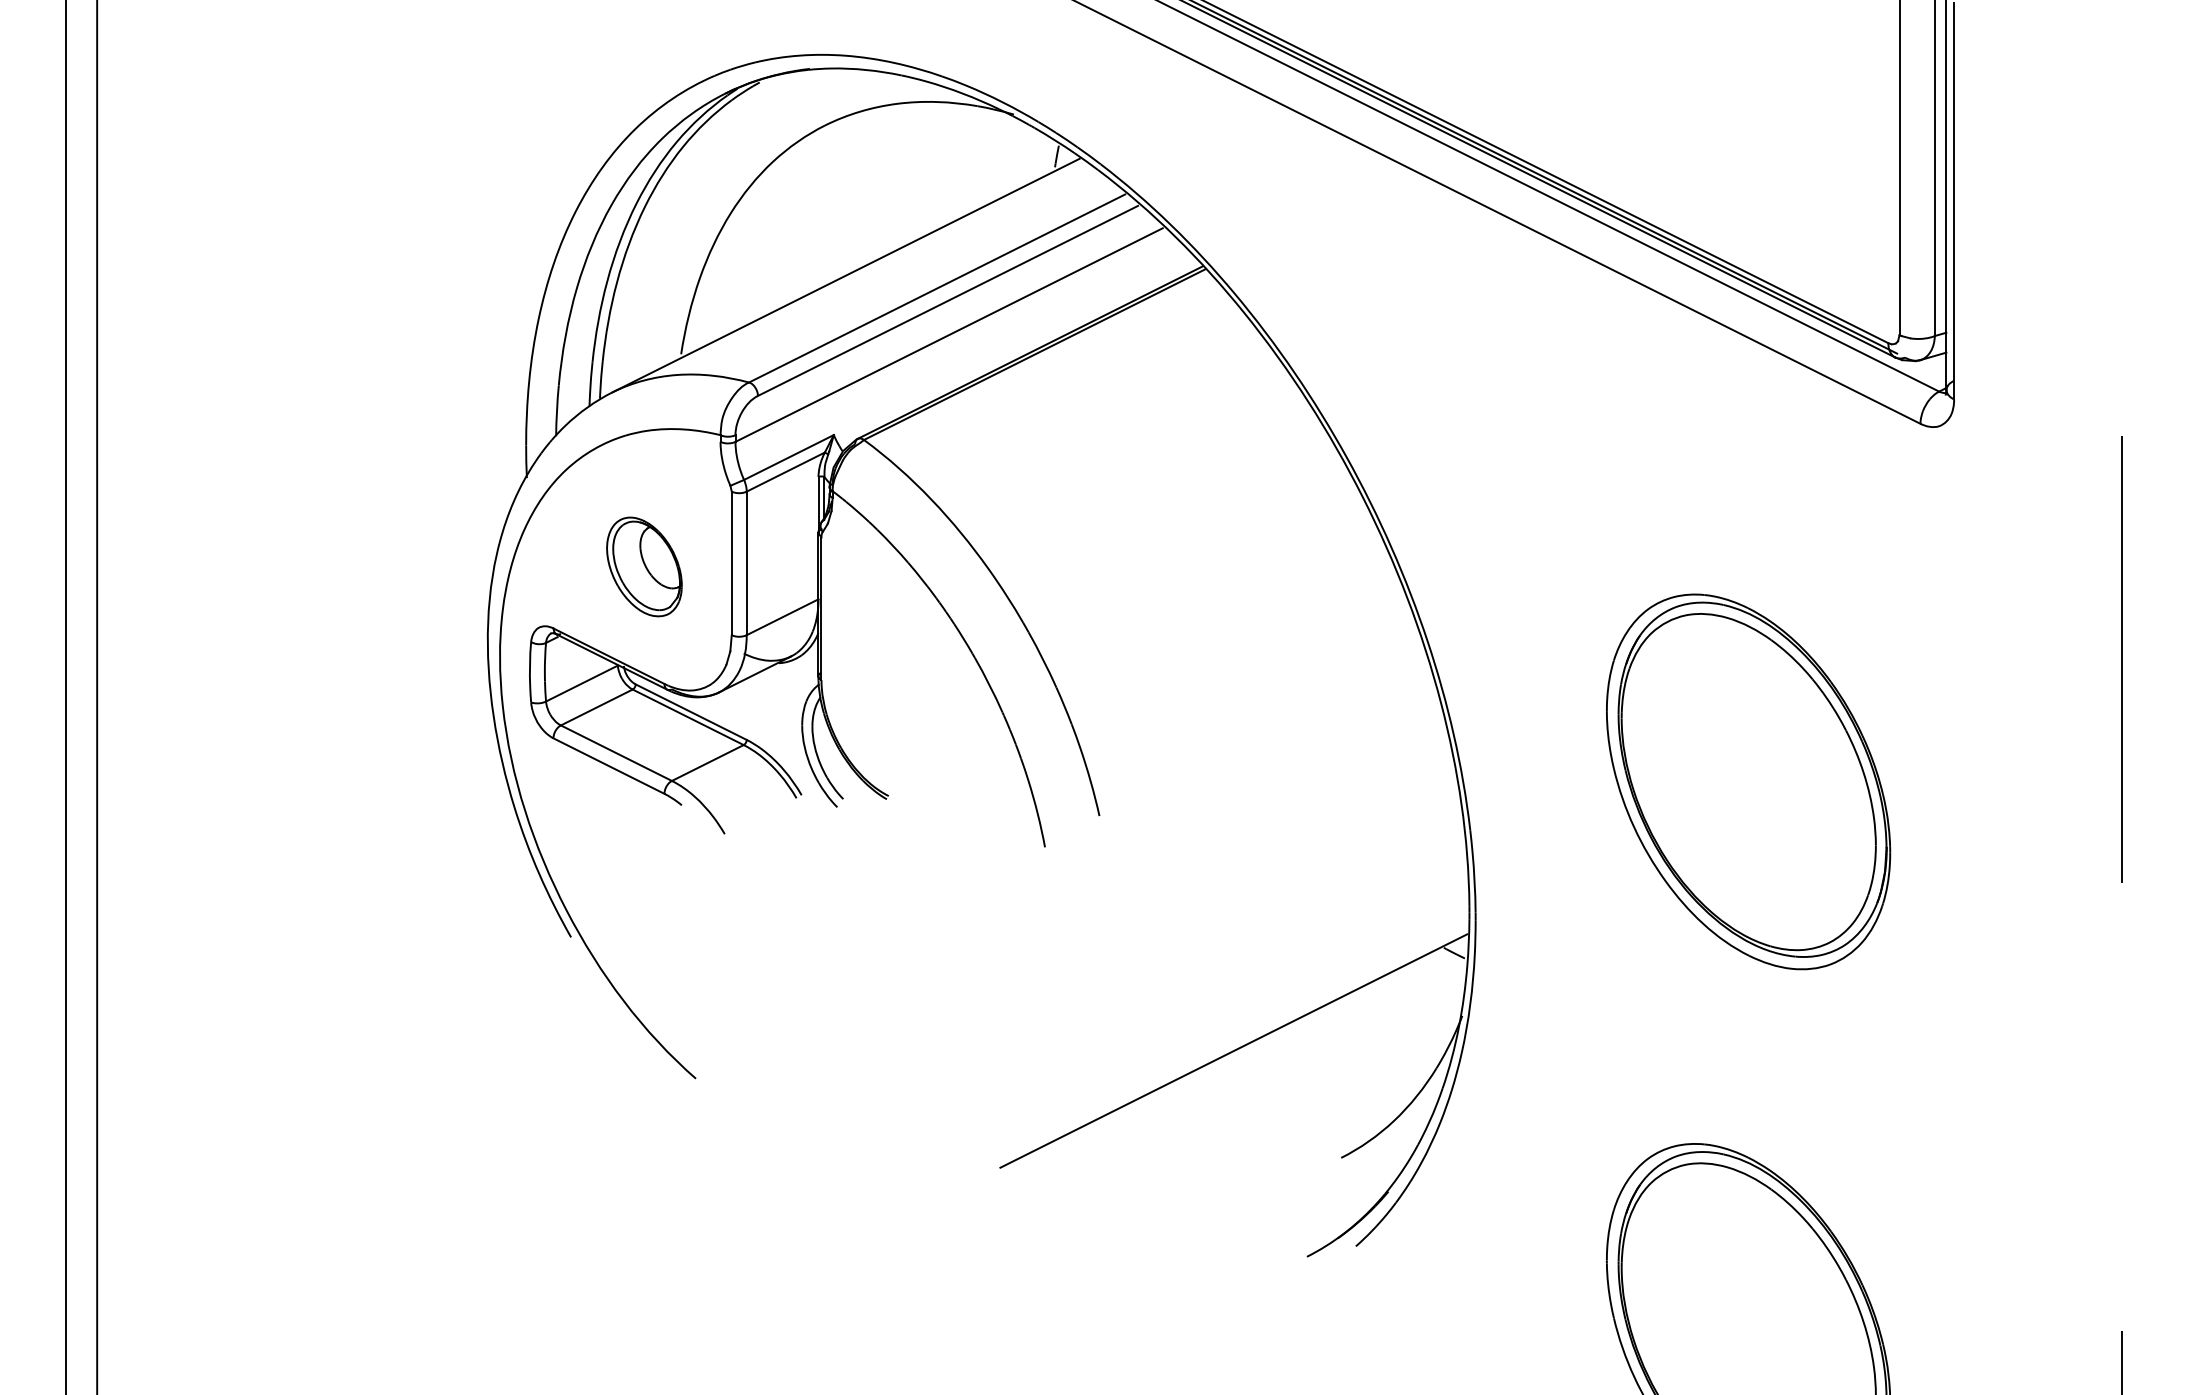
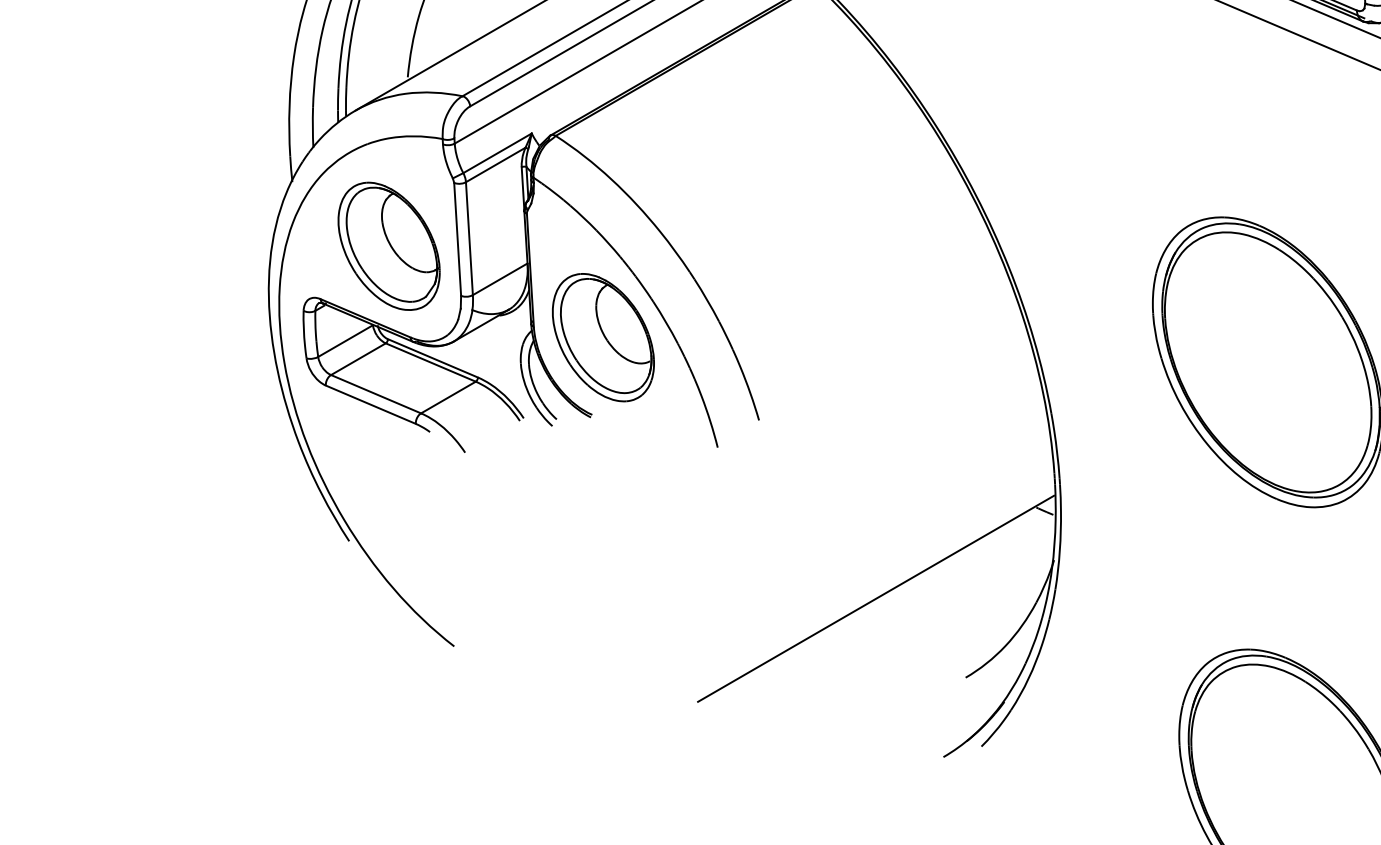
part: (644, 566) -> (389, 246), size x1.67
part: (908, 698) -> (603, 337), added

